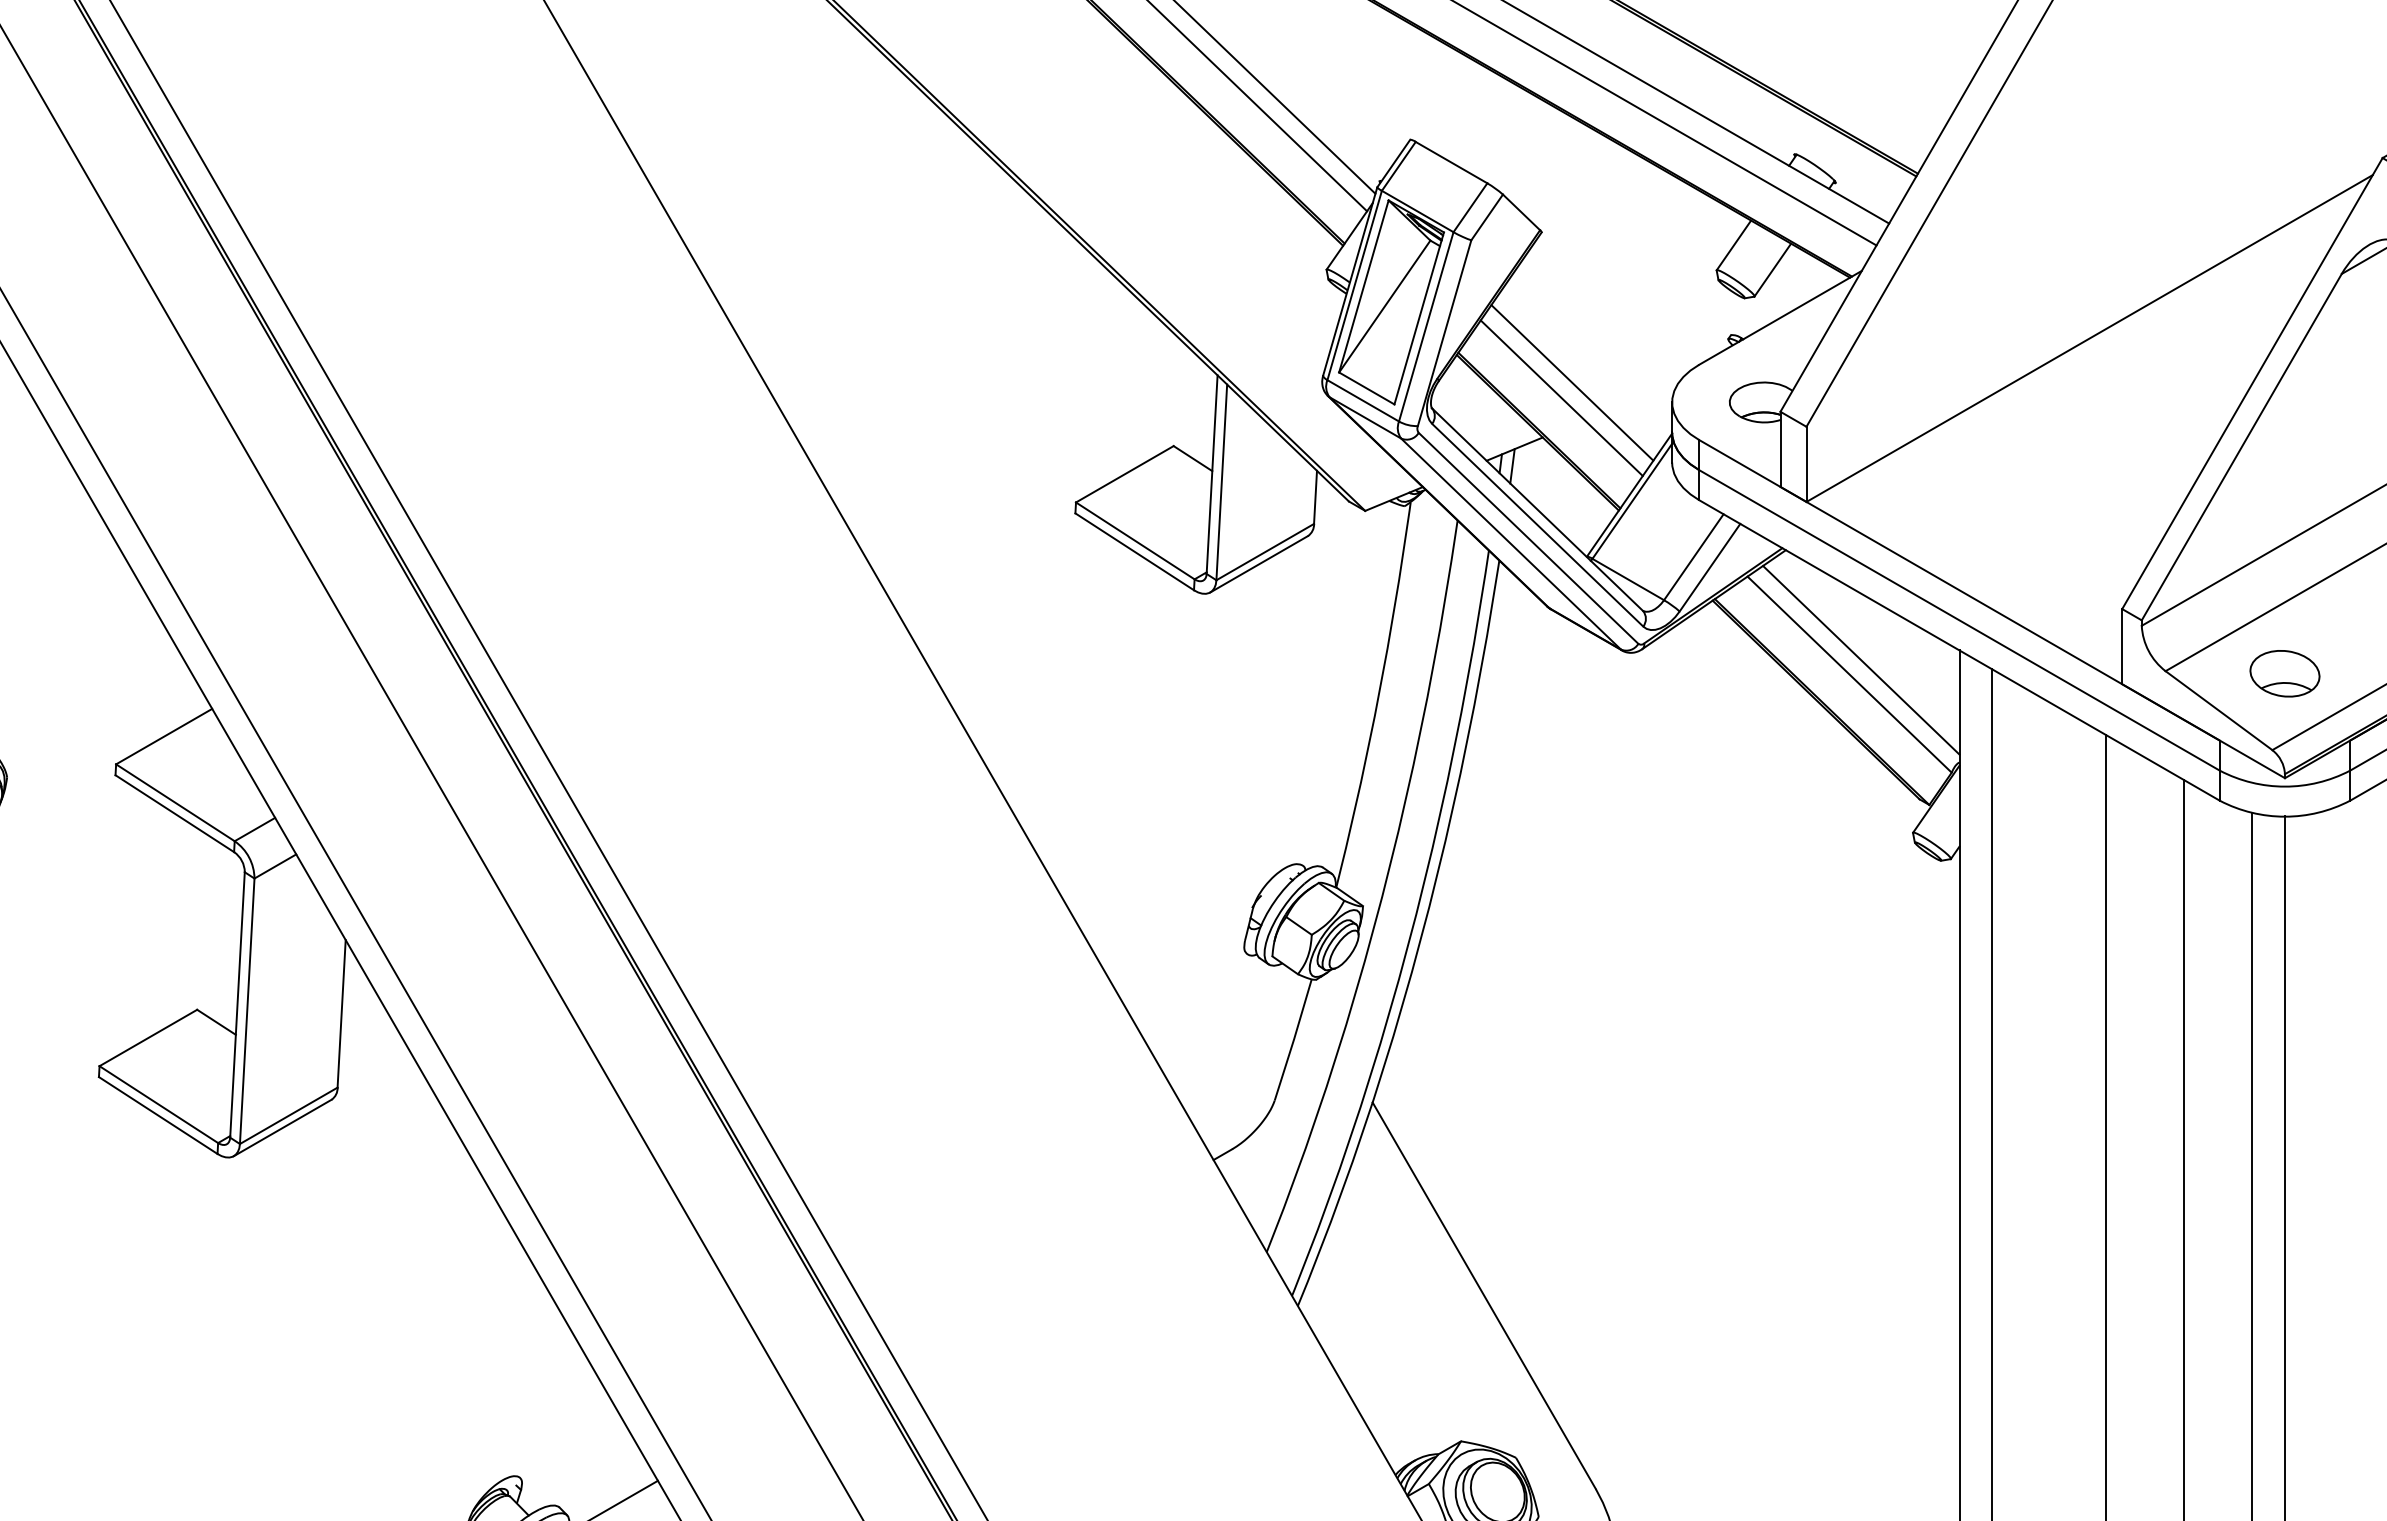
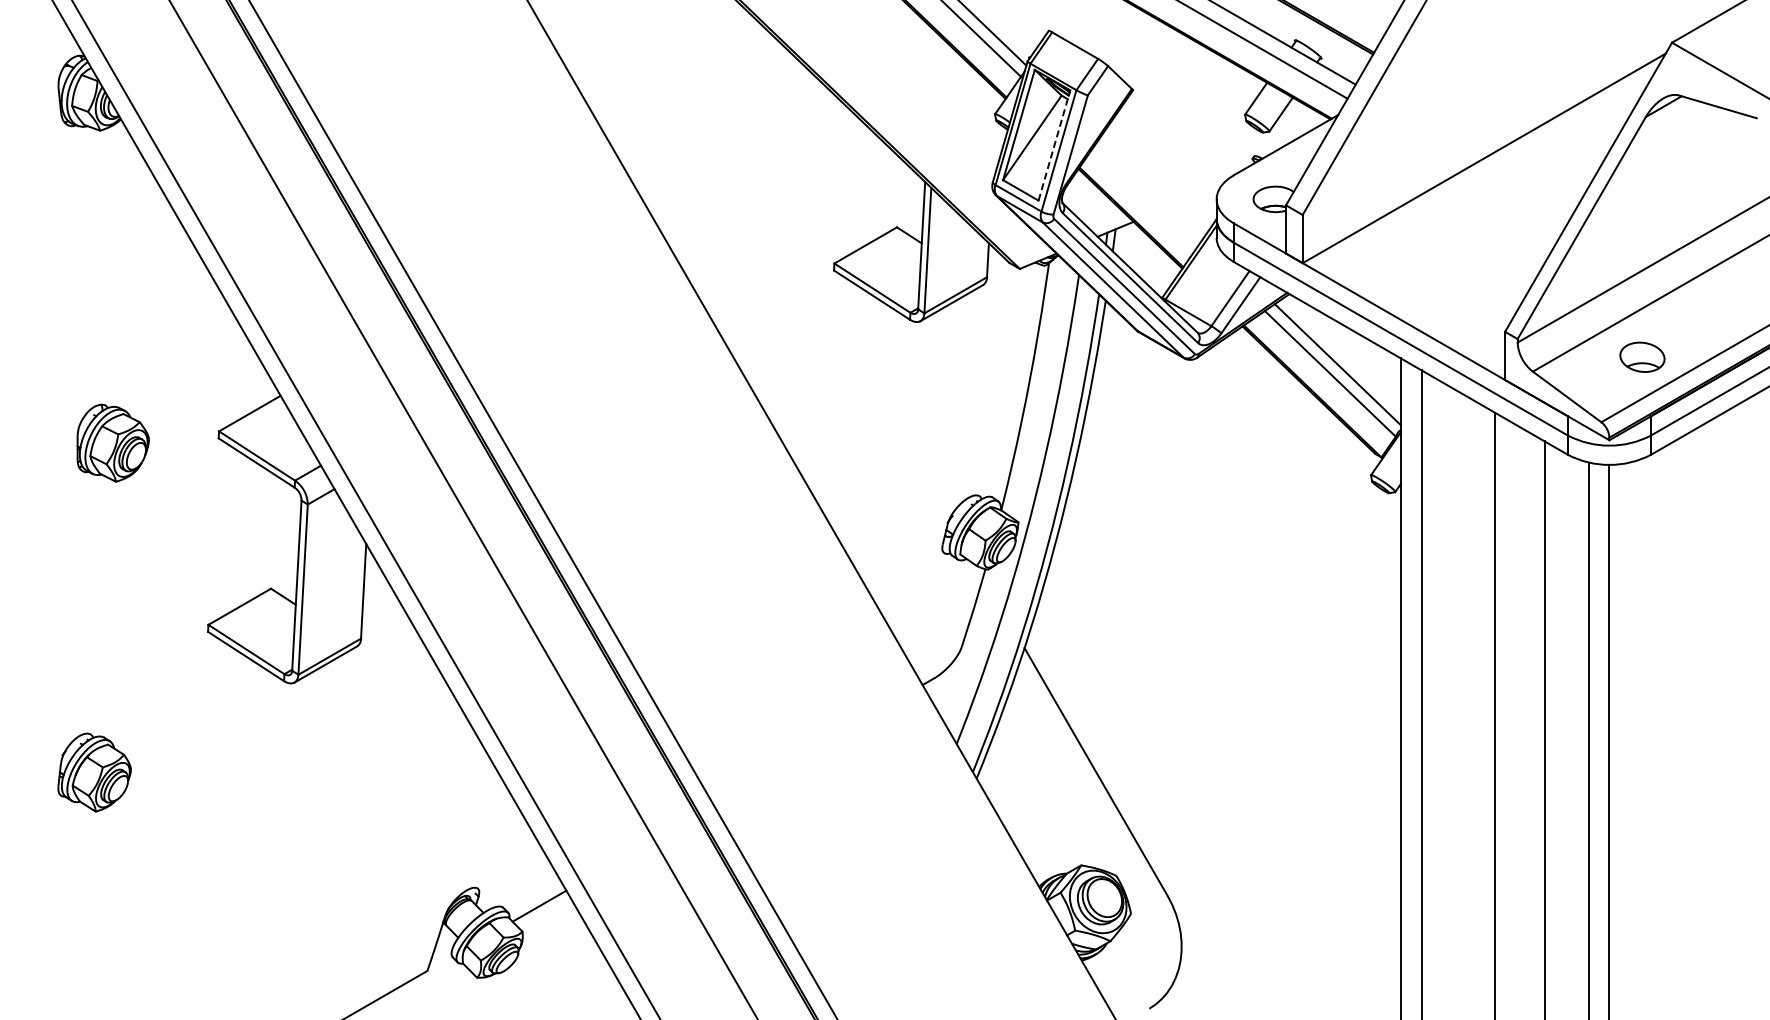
line: (1419, 318) -> (1054, 145), solid -> dashed
line: (1572, 382) -> (1152, 186), removed
line: (1561, 397) -> (1145, 196), removed
part: (2285, 672) -> (1642, 356), moved

